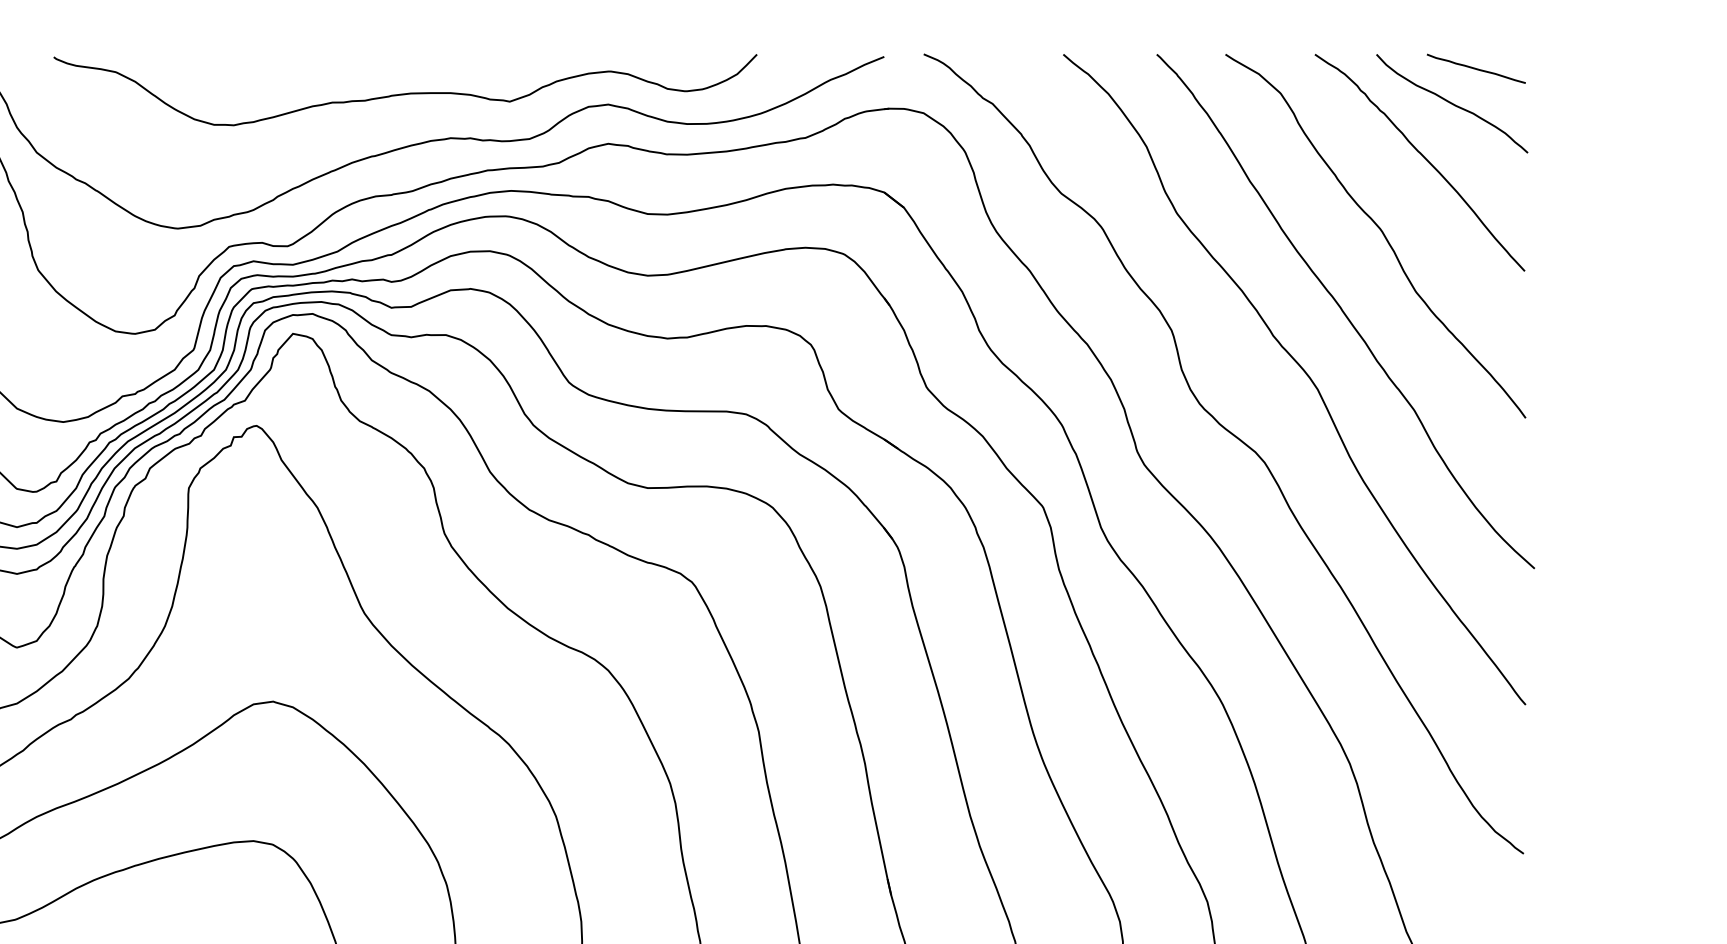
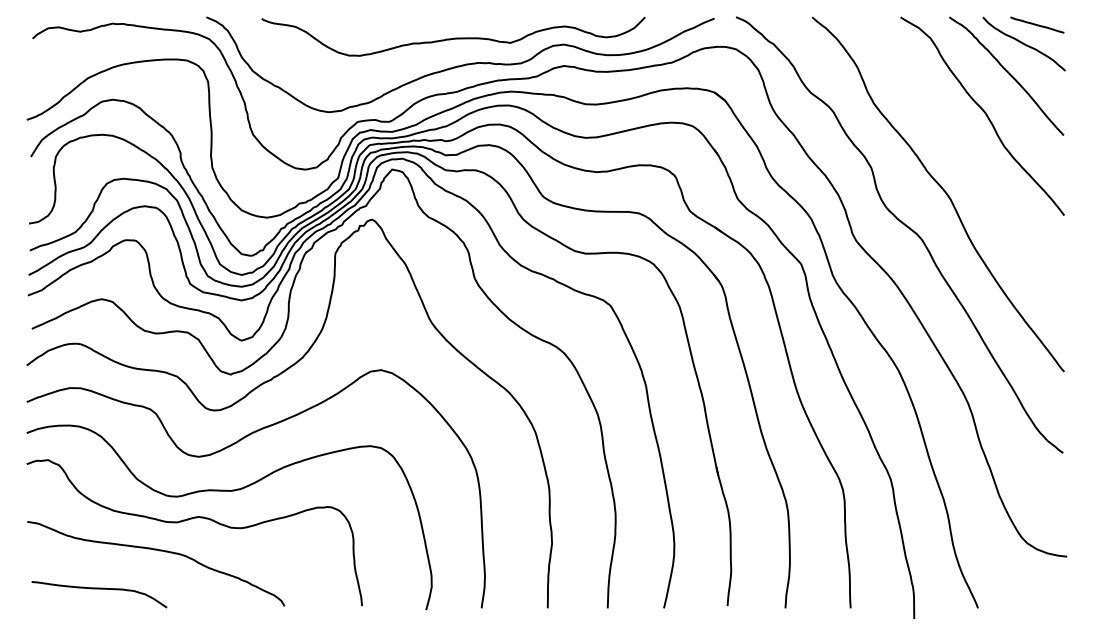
curve: (1344, 311) -> (965, 157), removed

